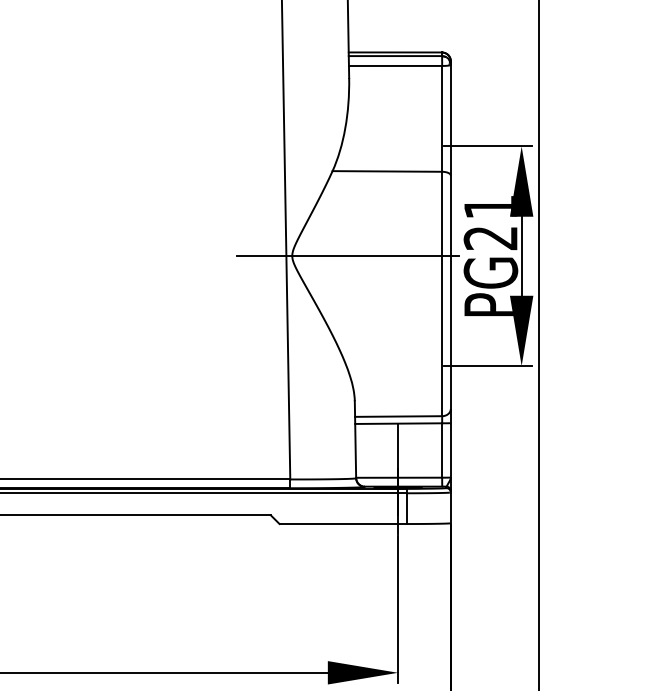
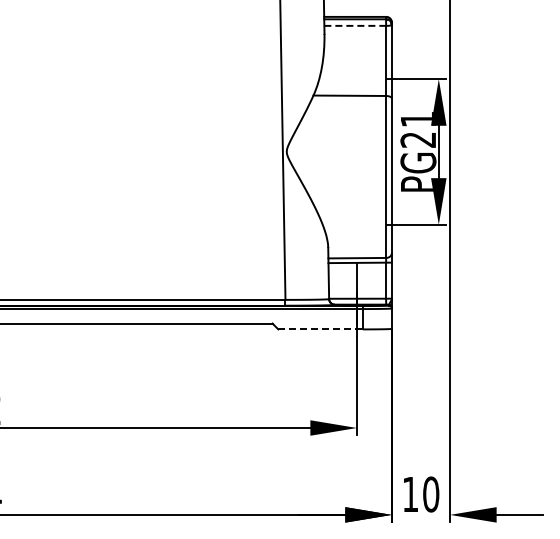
line: (395, 65) -> (355, 25), solid -> dashed
line: (347, 255) -> (323, 151), removed
line: (344, 524) -> (321, 329), solid -> dashed

